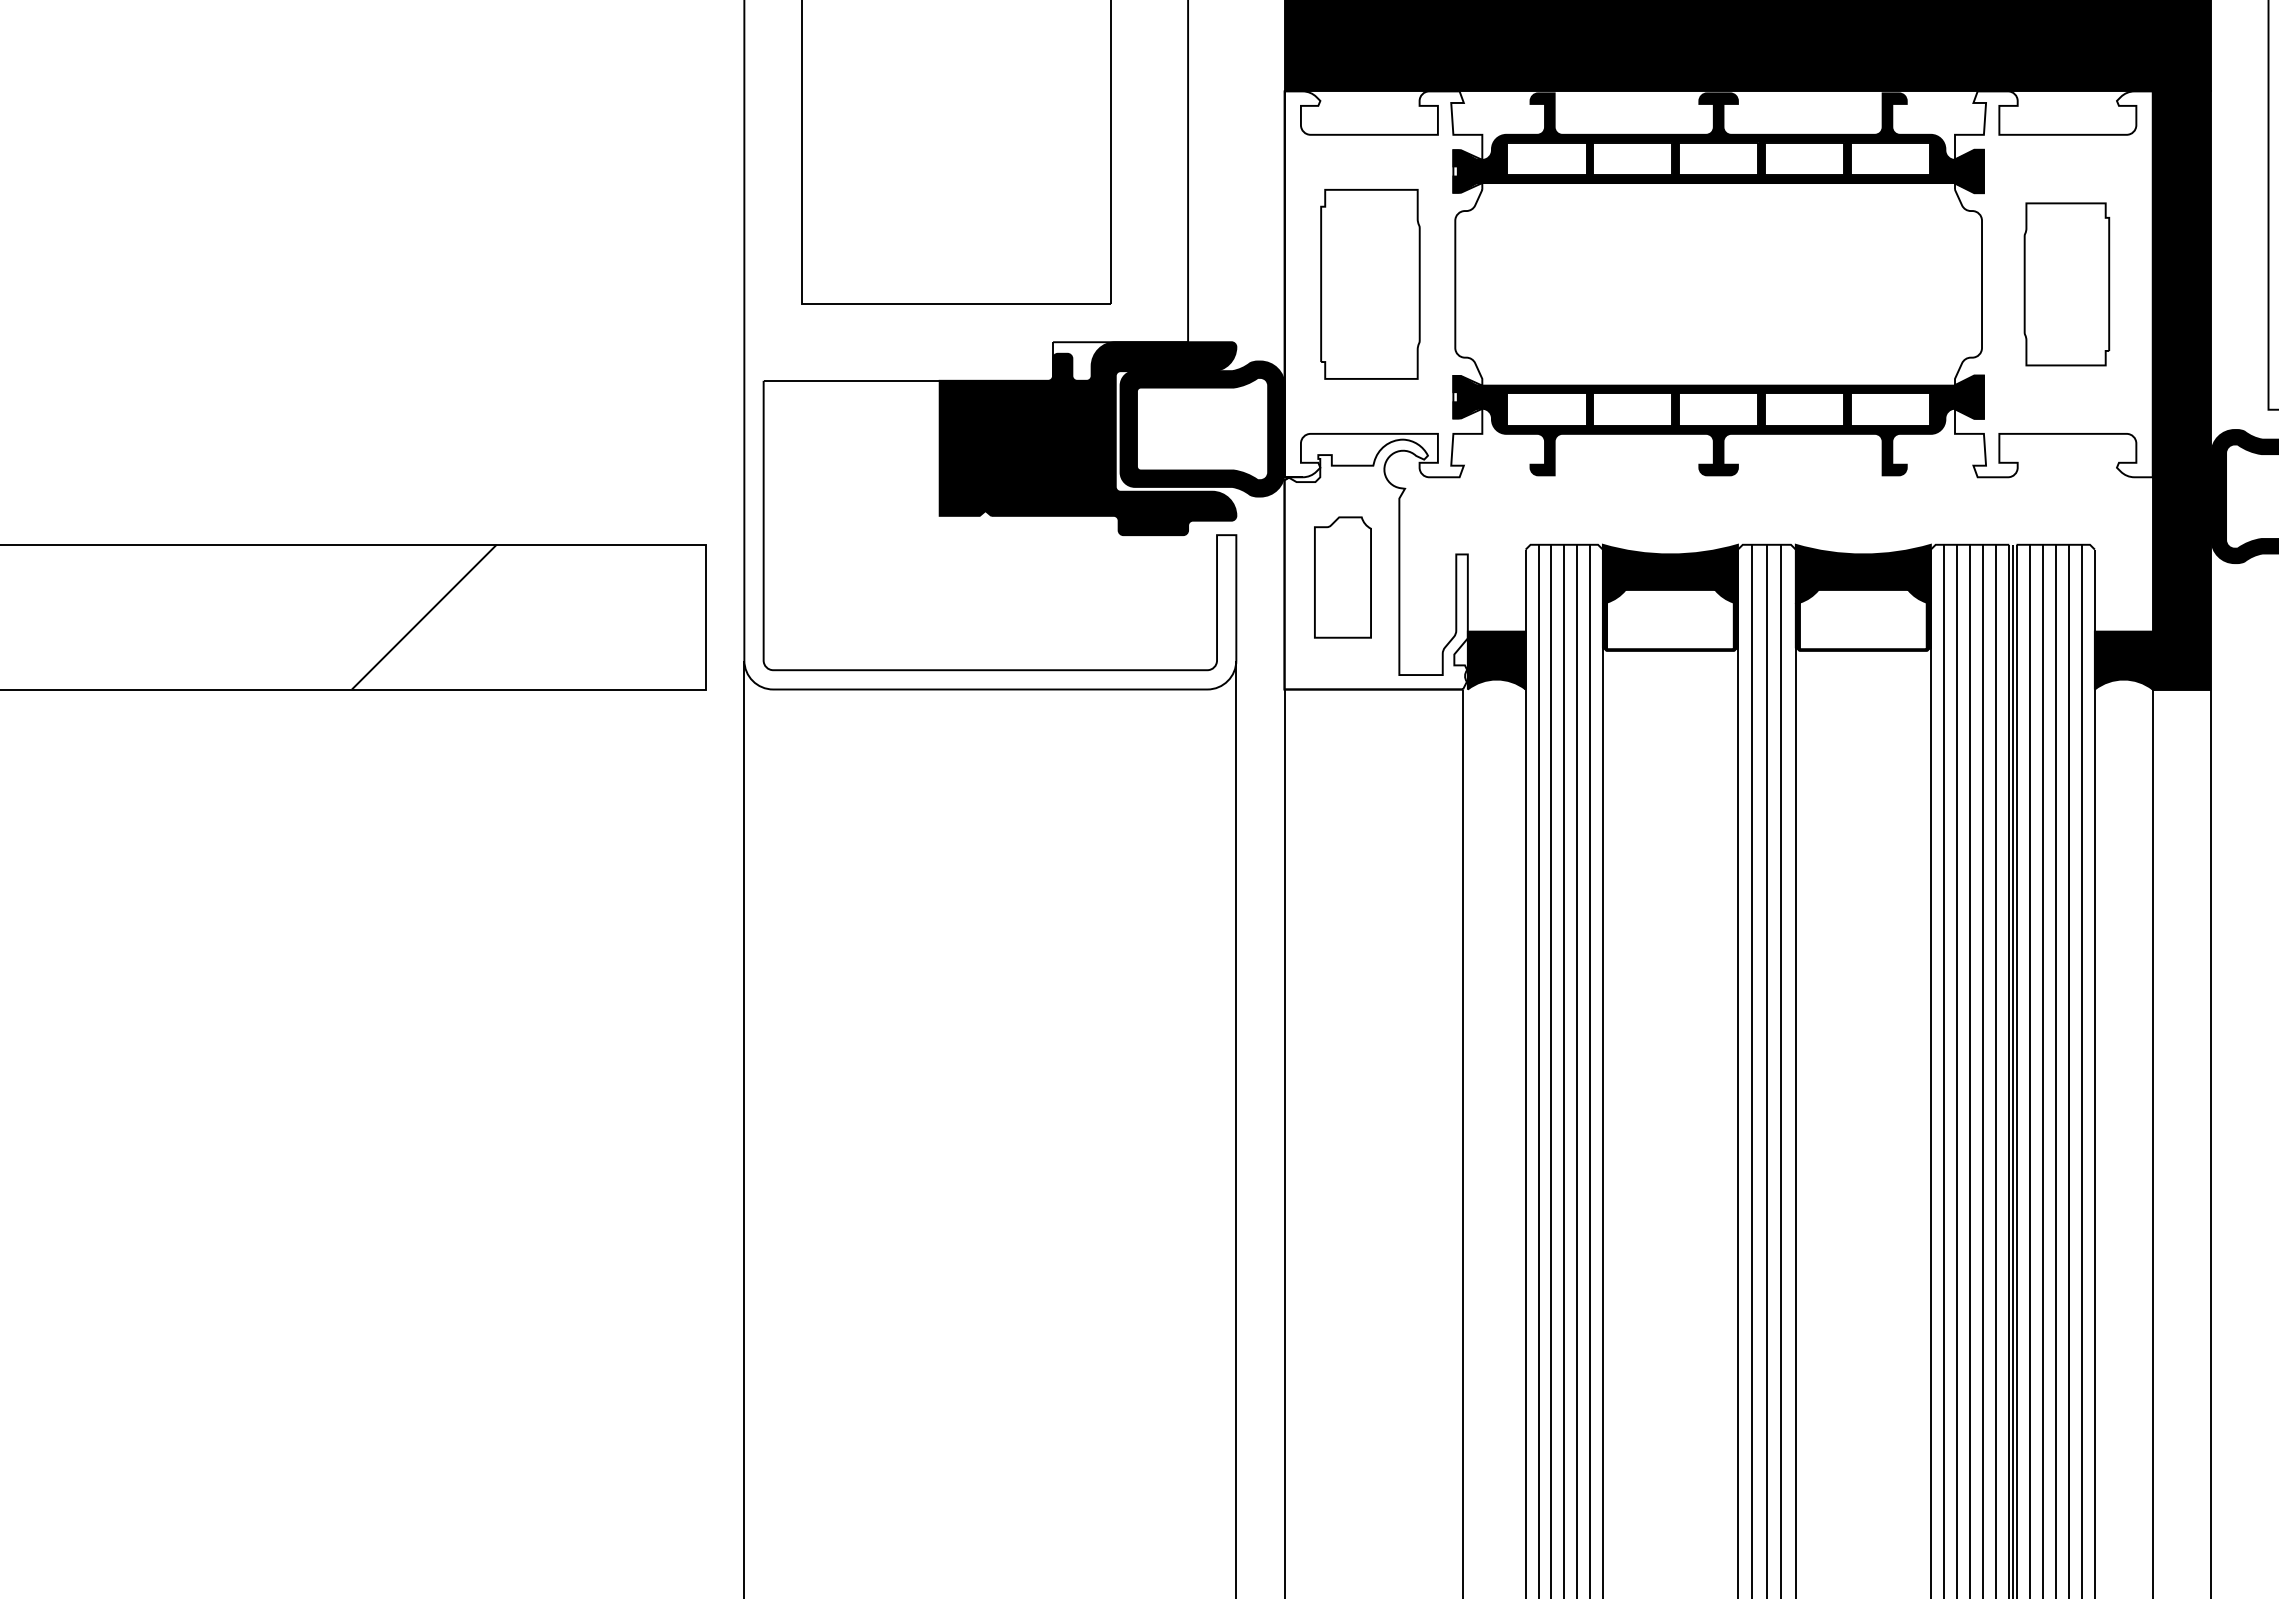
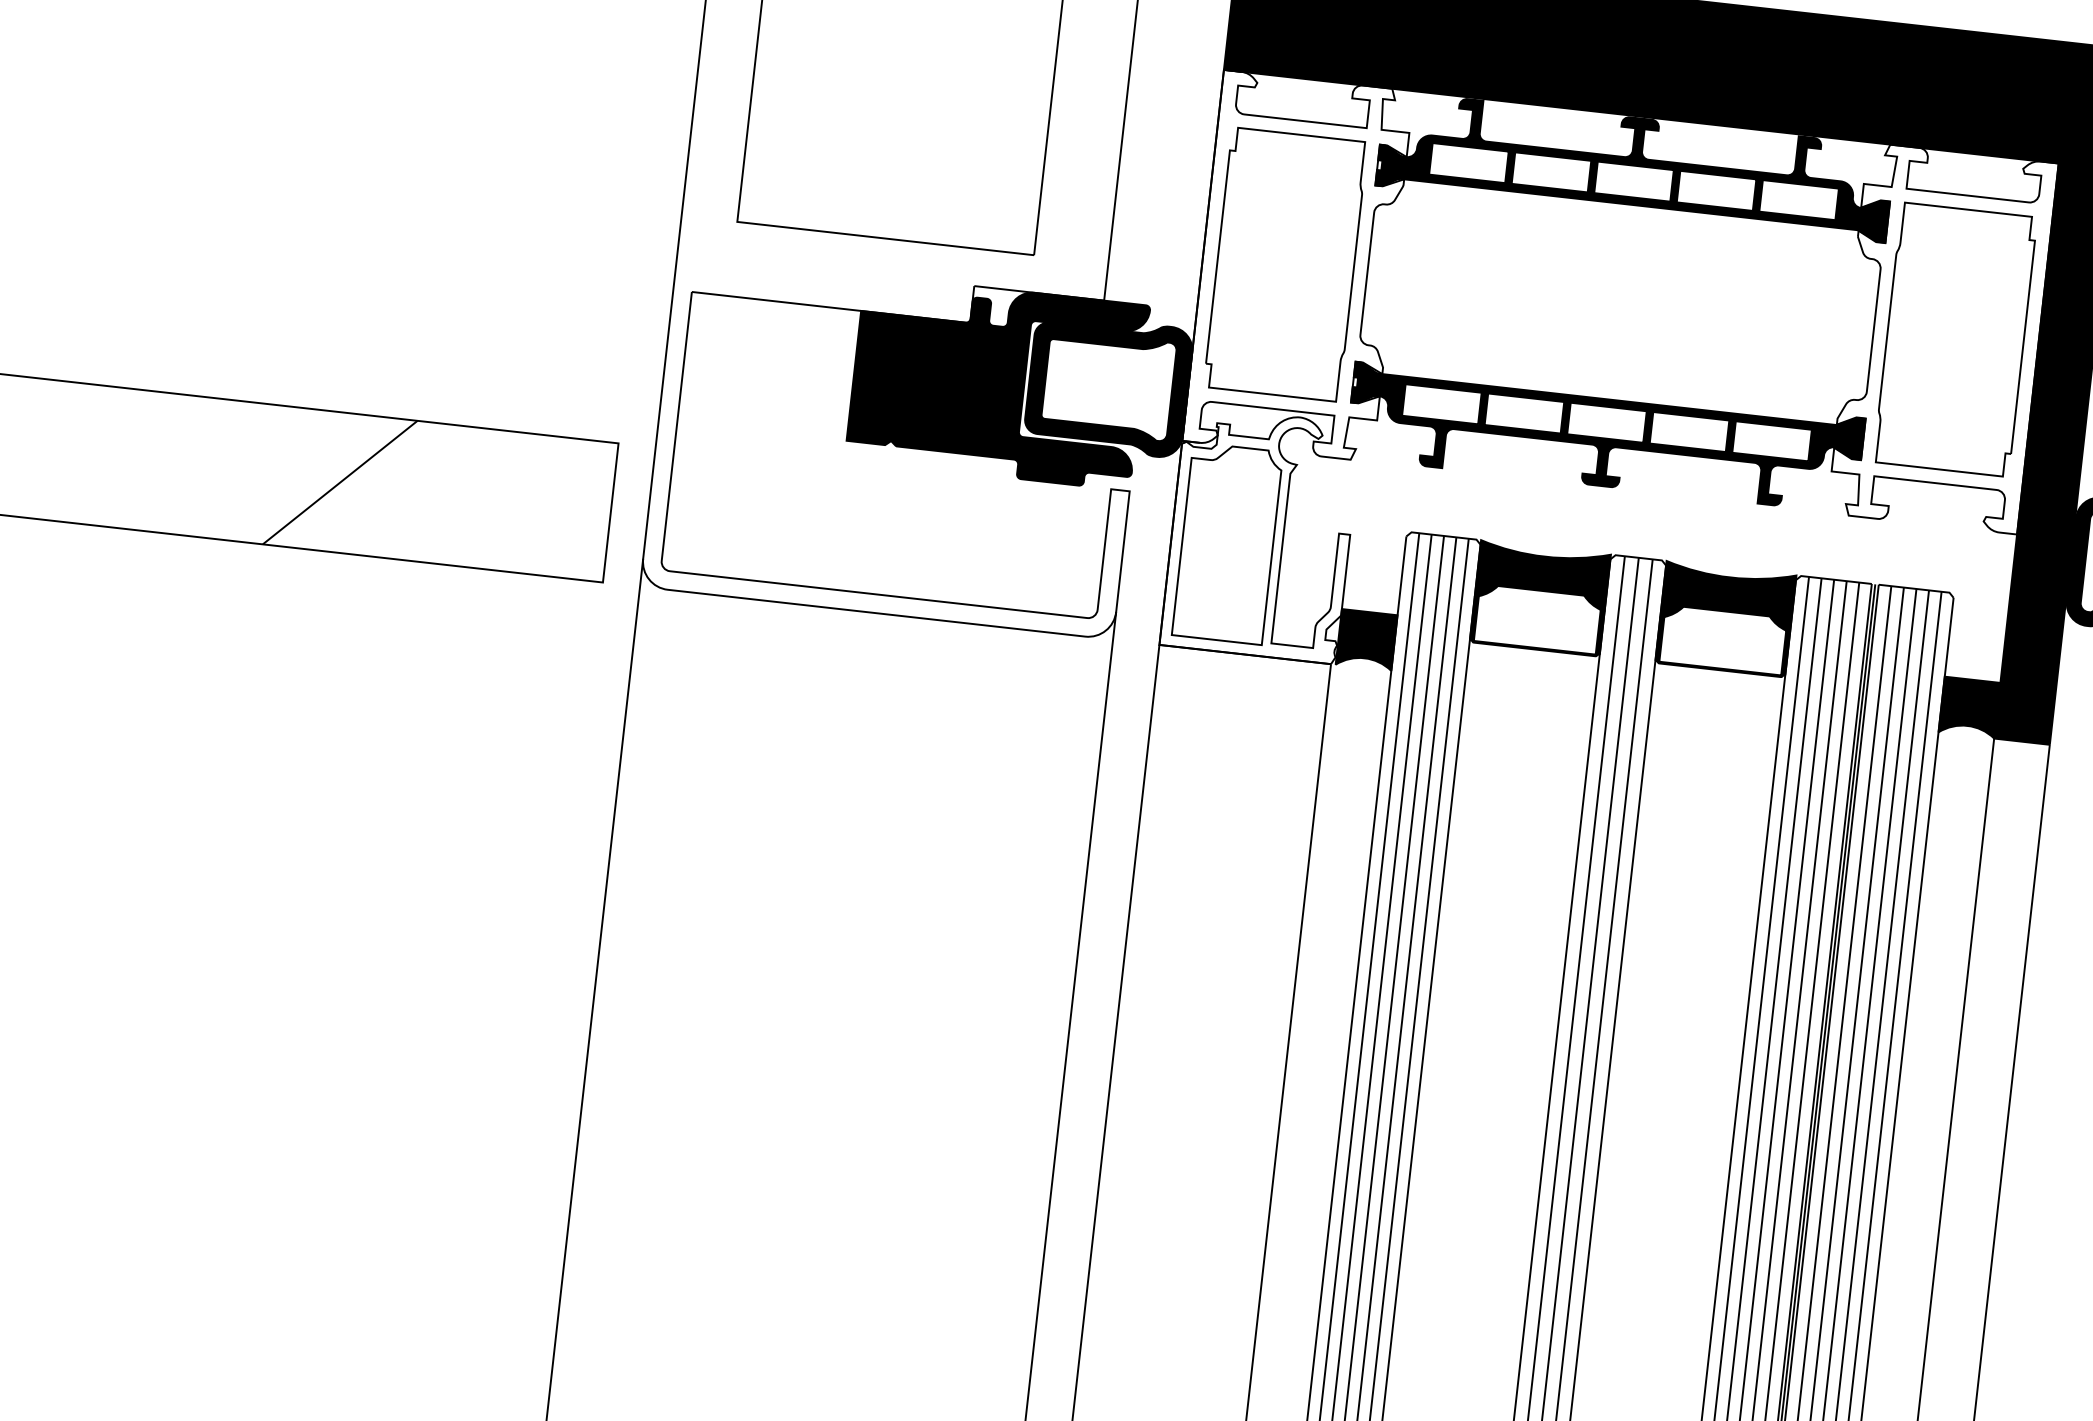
part: (1370, 284) -> (1285, 264), size x1.43
part: (2066, 284) -> (1954, 339), size x1.67
part: (1342, 577) -> (1227, 543), size x1.67

